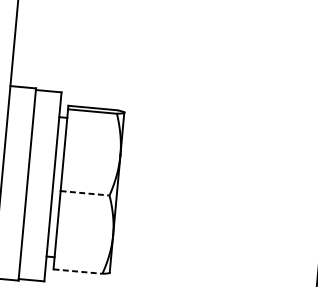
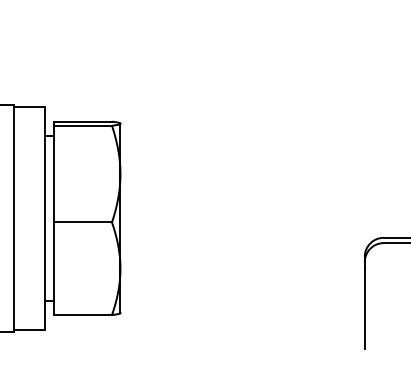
line: (85, 193) -> (83, 222), dashed -> solid
line: (78, 271) -> (83, 315), dashed -> solid

